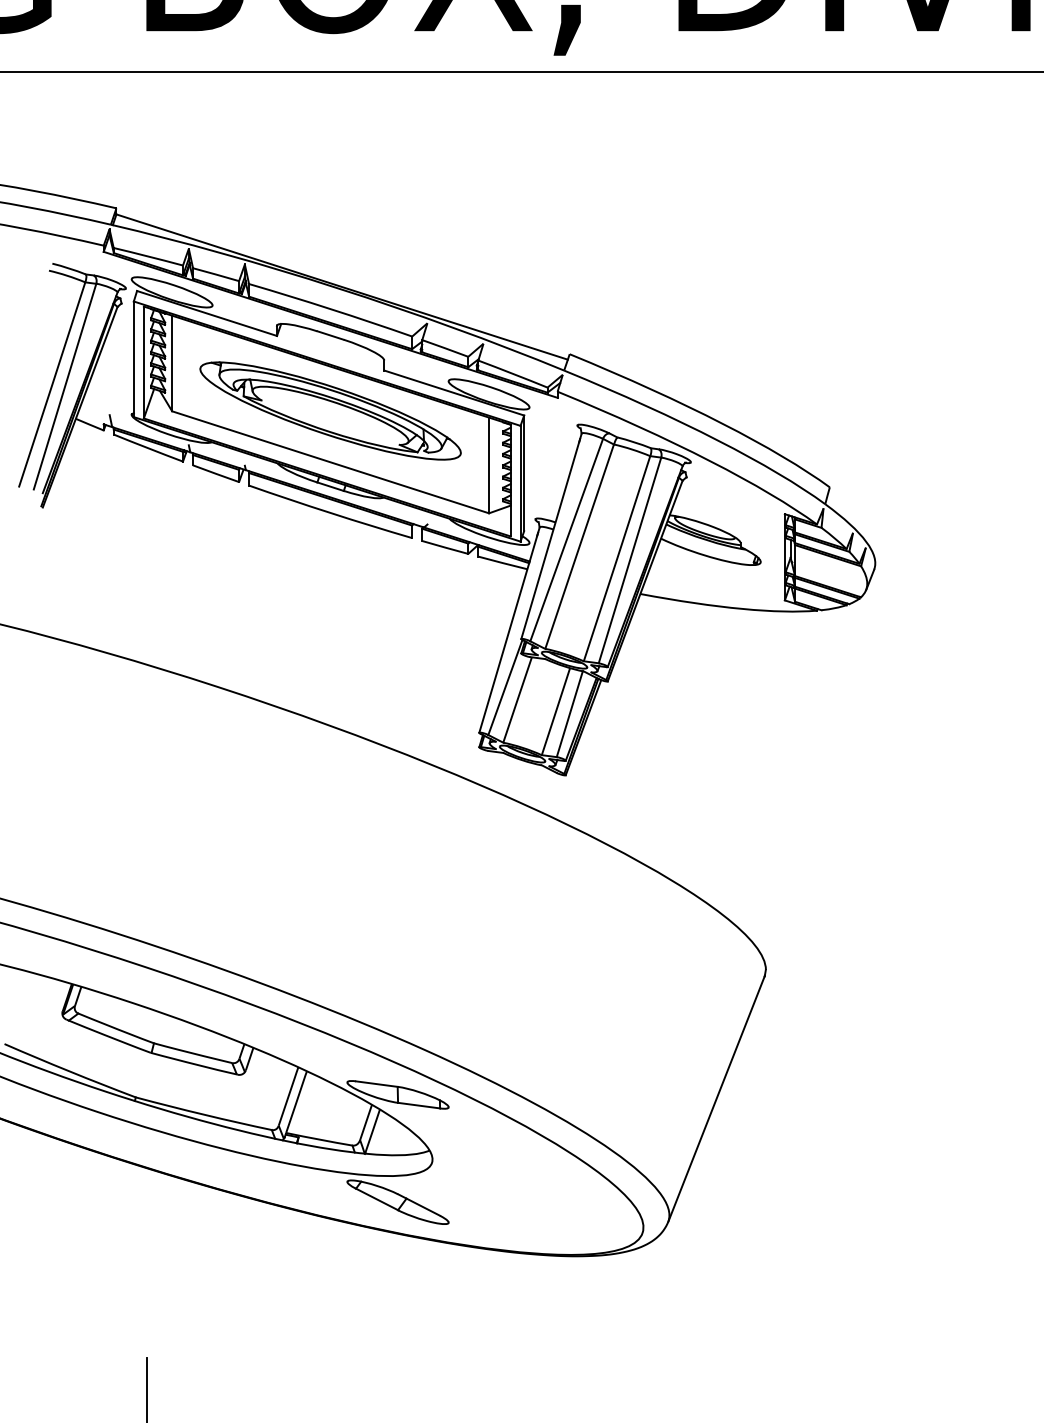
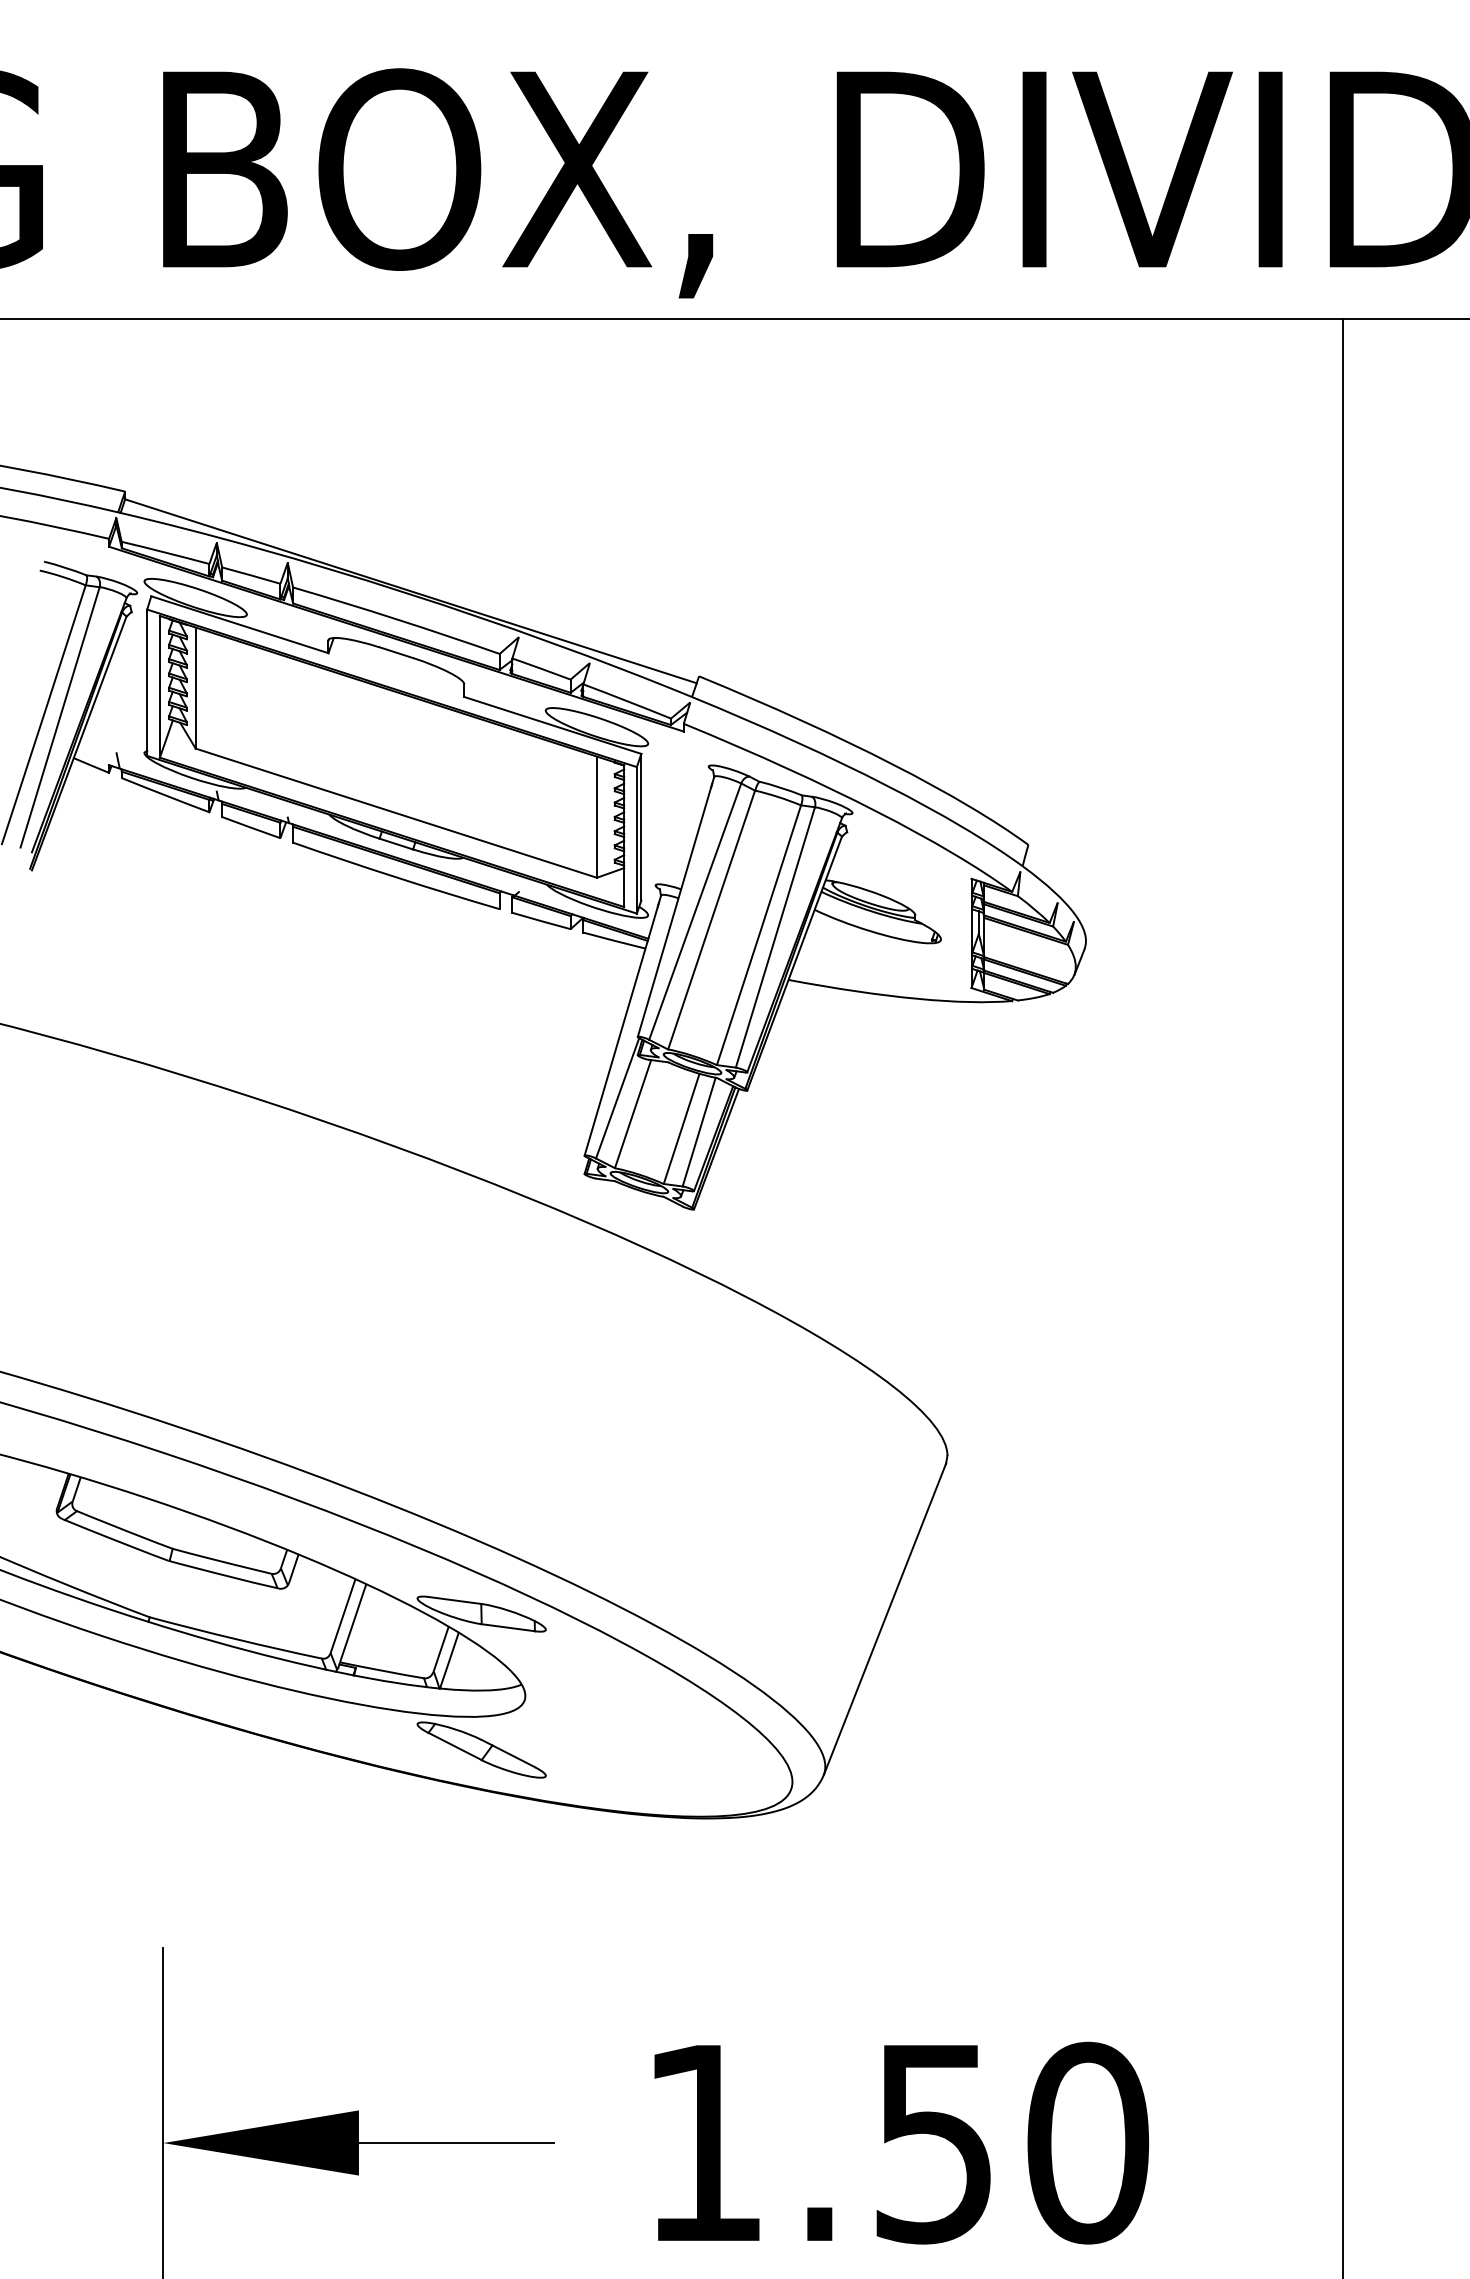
part: (330, 410) -> (396, 747), removed

